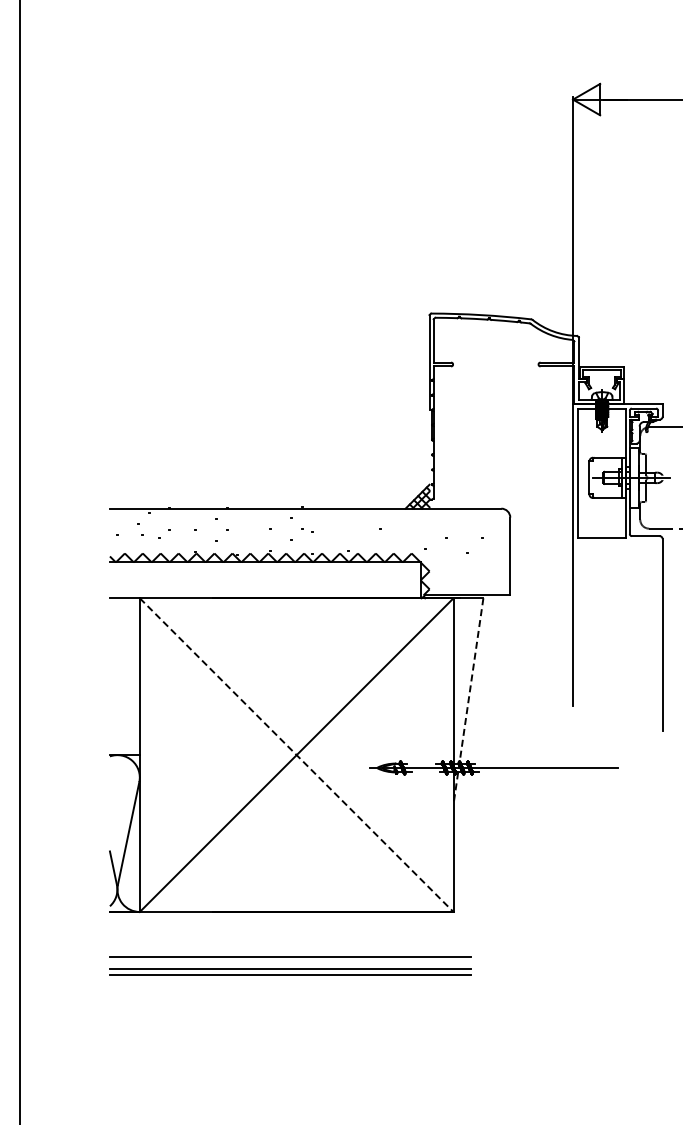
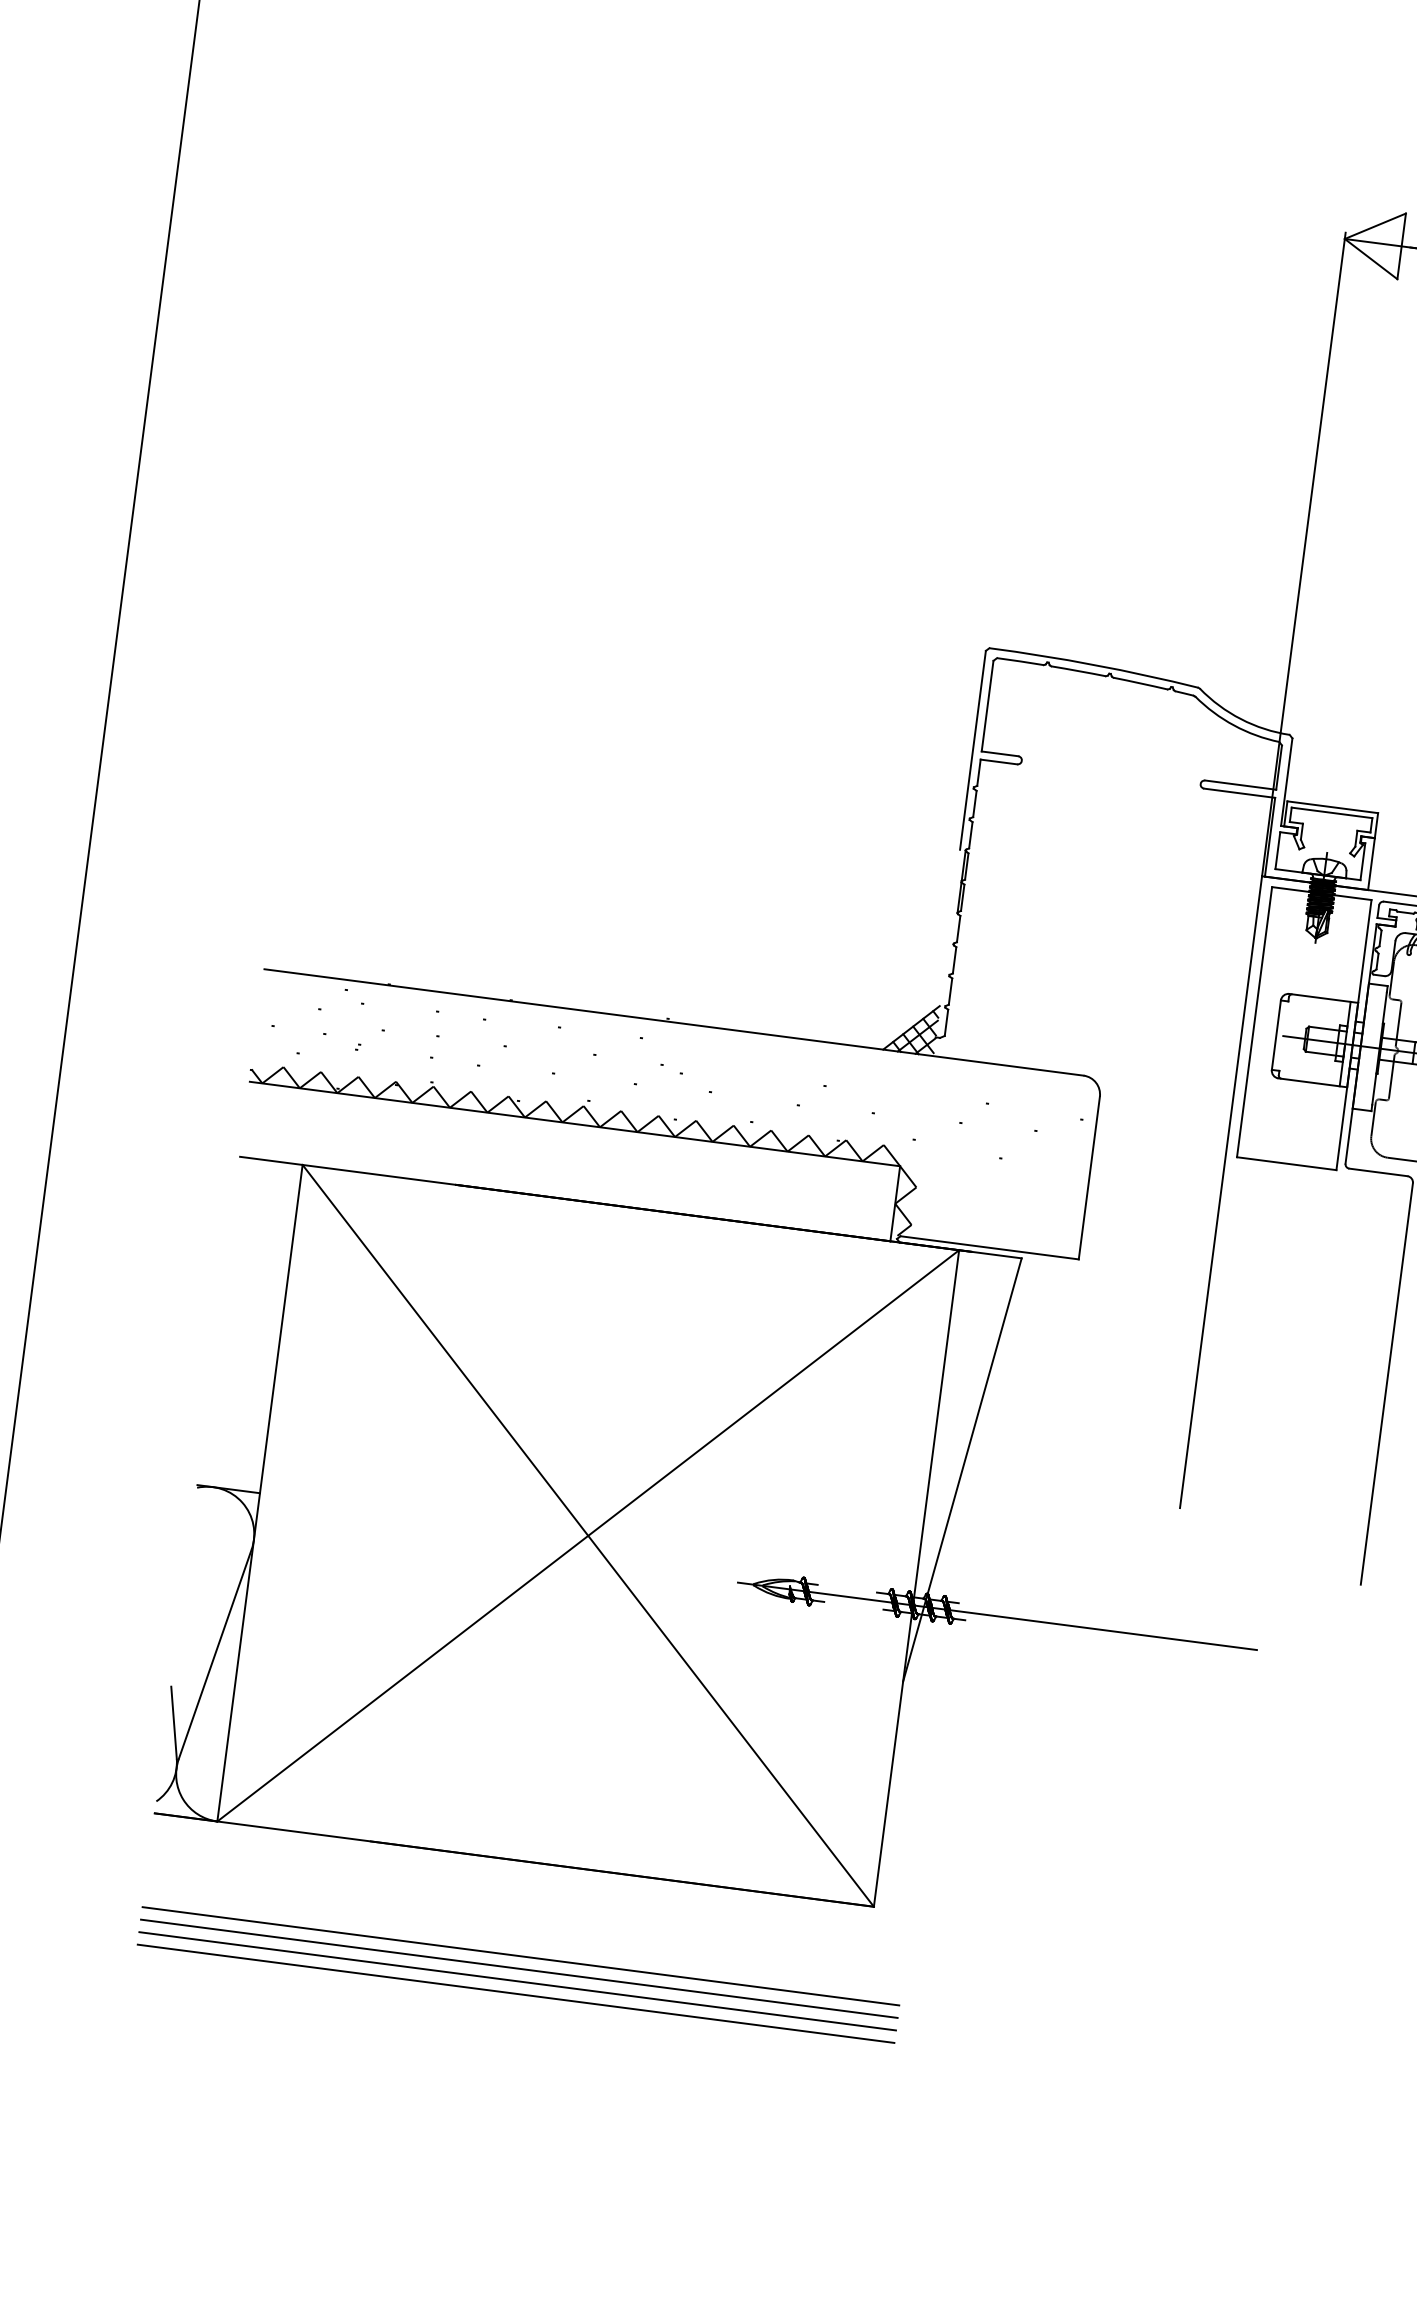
line: (468, 701) -> (962, 1470), dashed -> solid
line: (296, 755) -> (587, 1536), dashed -> solid
line: (290, 962) -> (518, 1968), added

